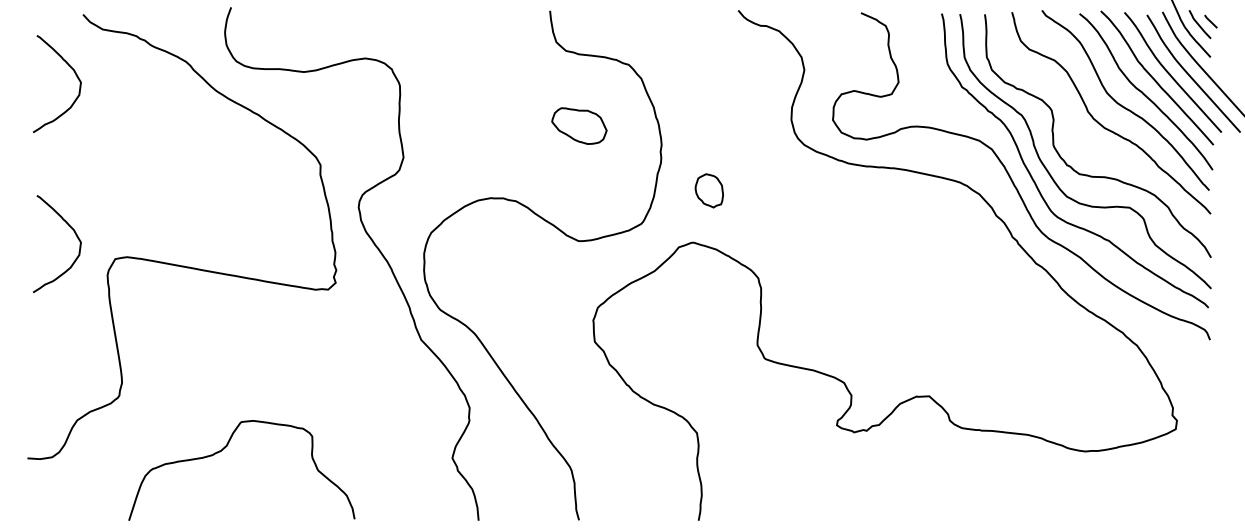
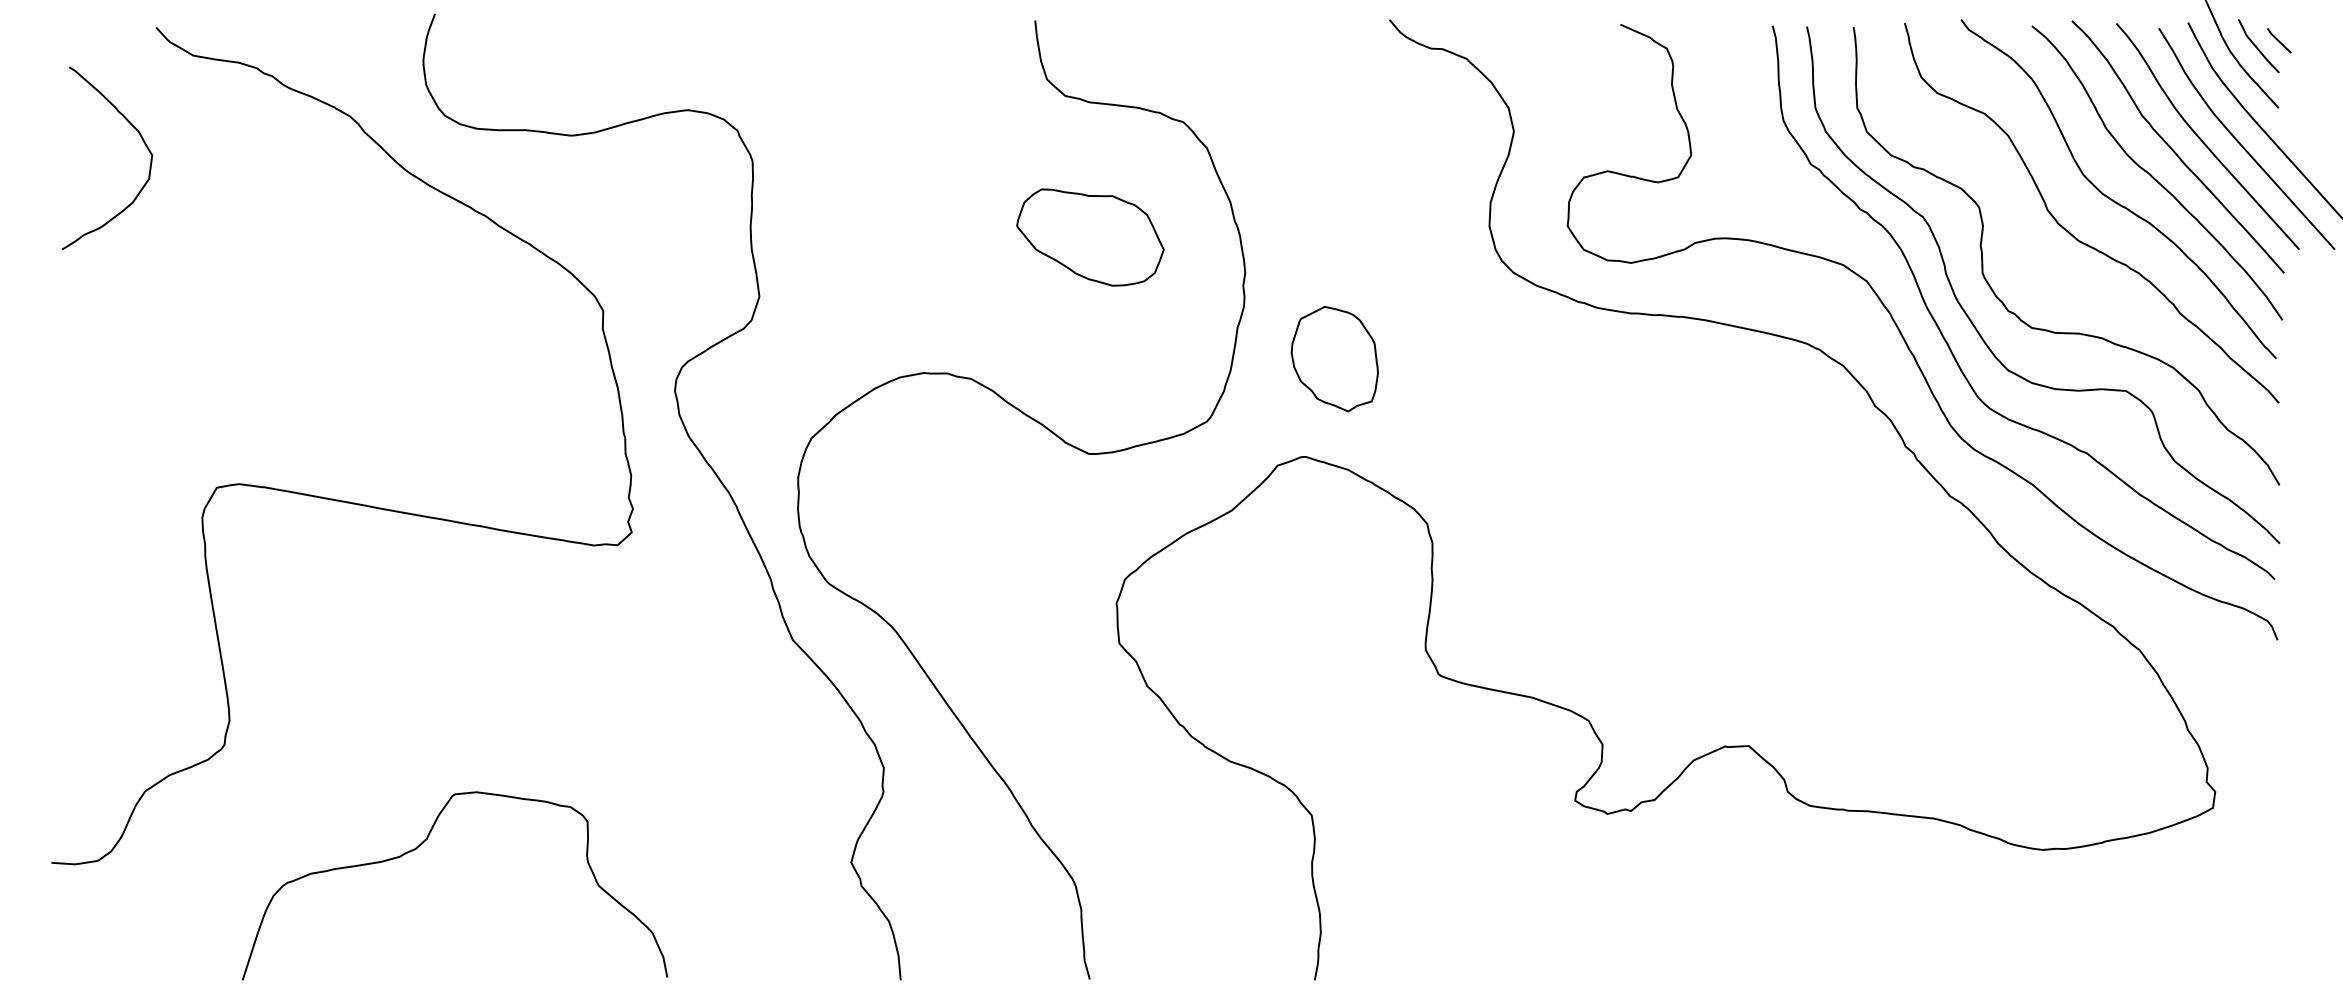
part: (579, 125) -> (1090, 236), size x1.43
part: (709, 190) -> (1335, 358), size x1.67
curve: (75, 235) -> (141, 443), removed

